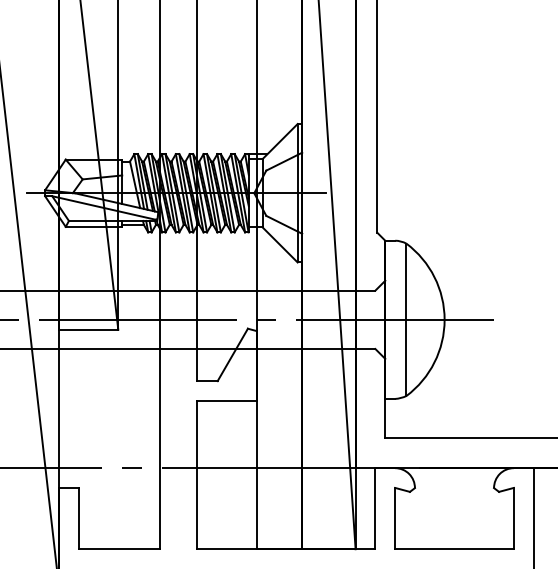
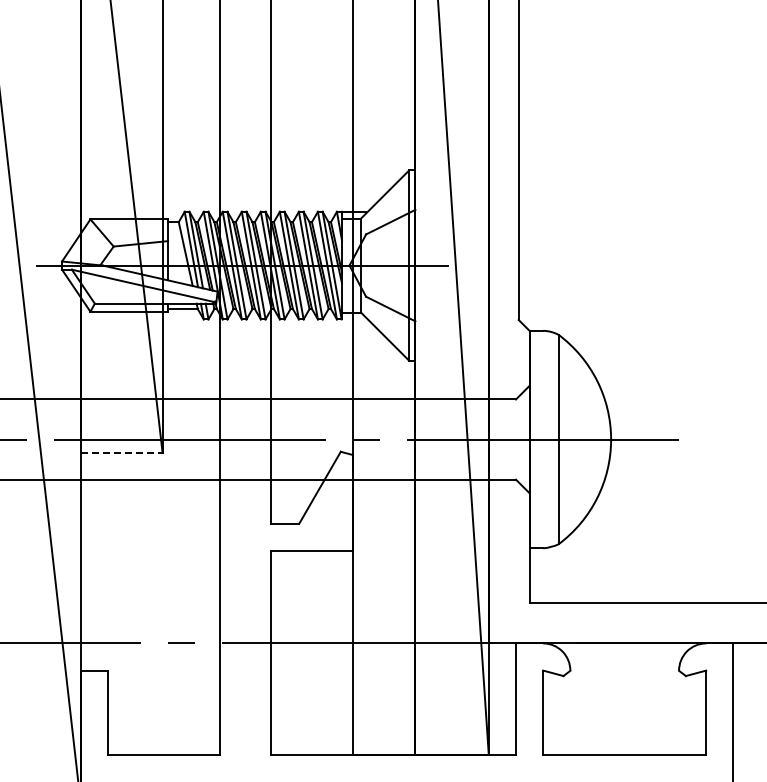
line: (88, 329) -> (121, 453), solid -> dashed

